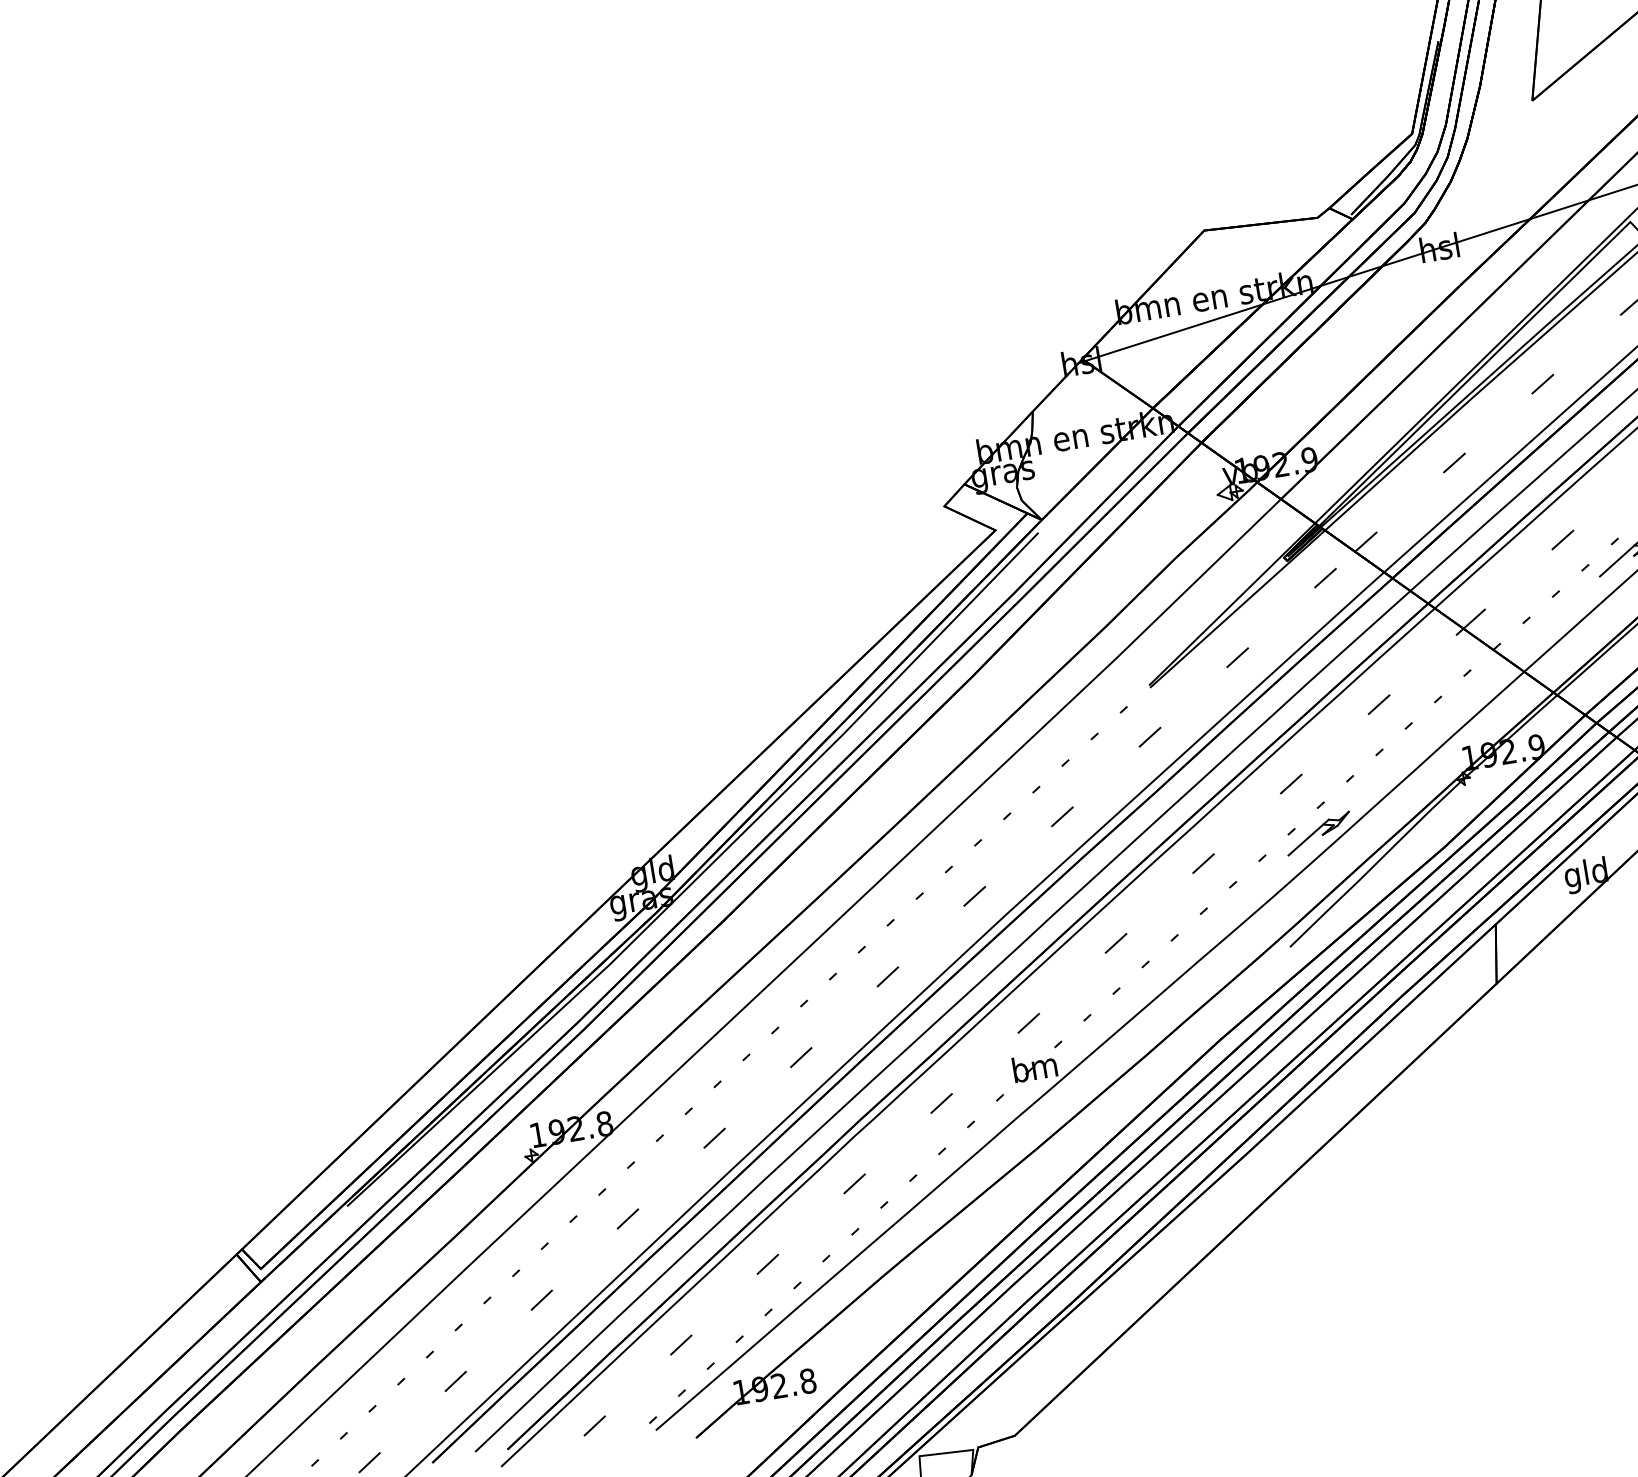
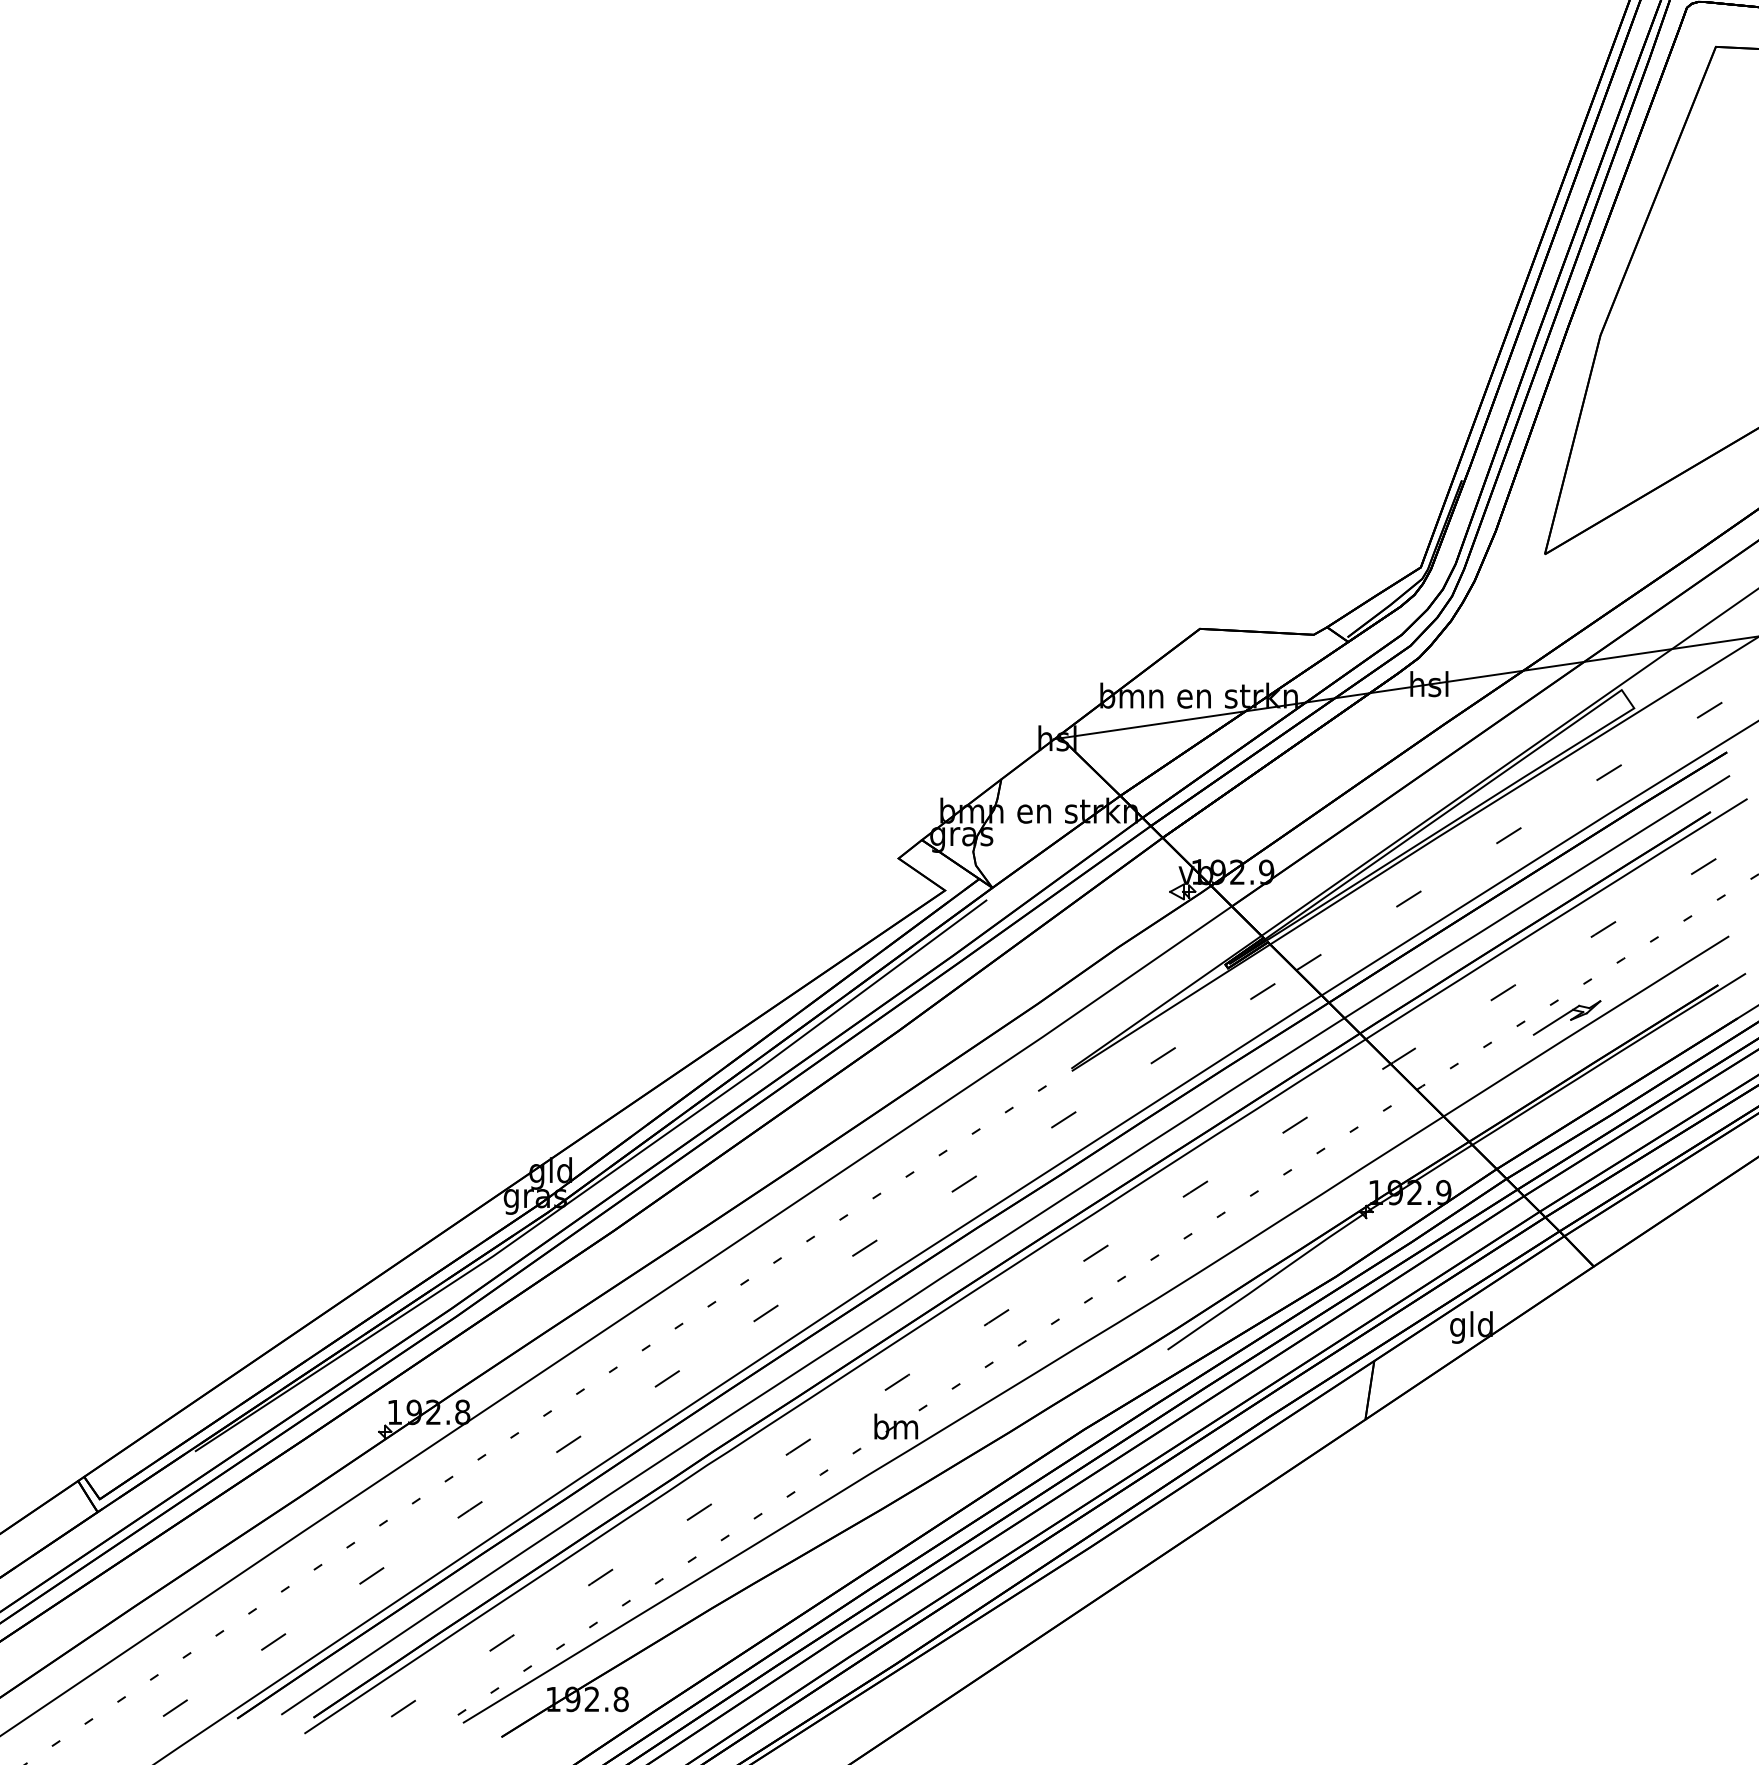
part: (1318, 833) -> (1214, 1242), removed

